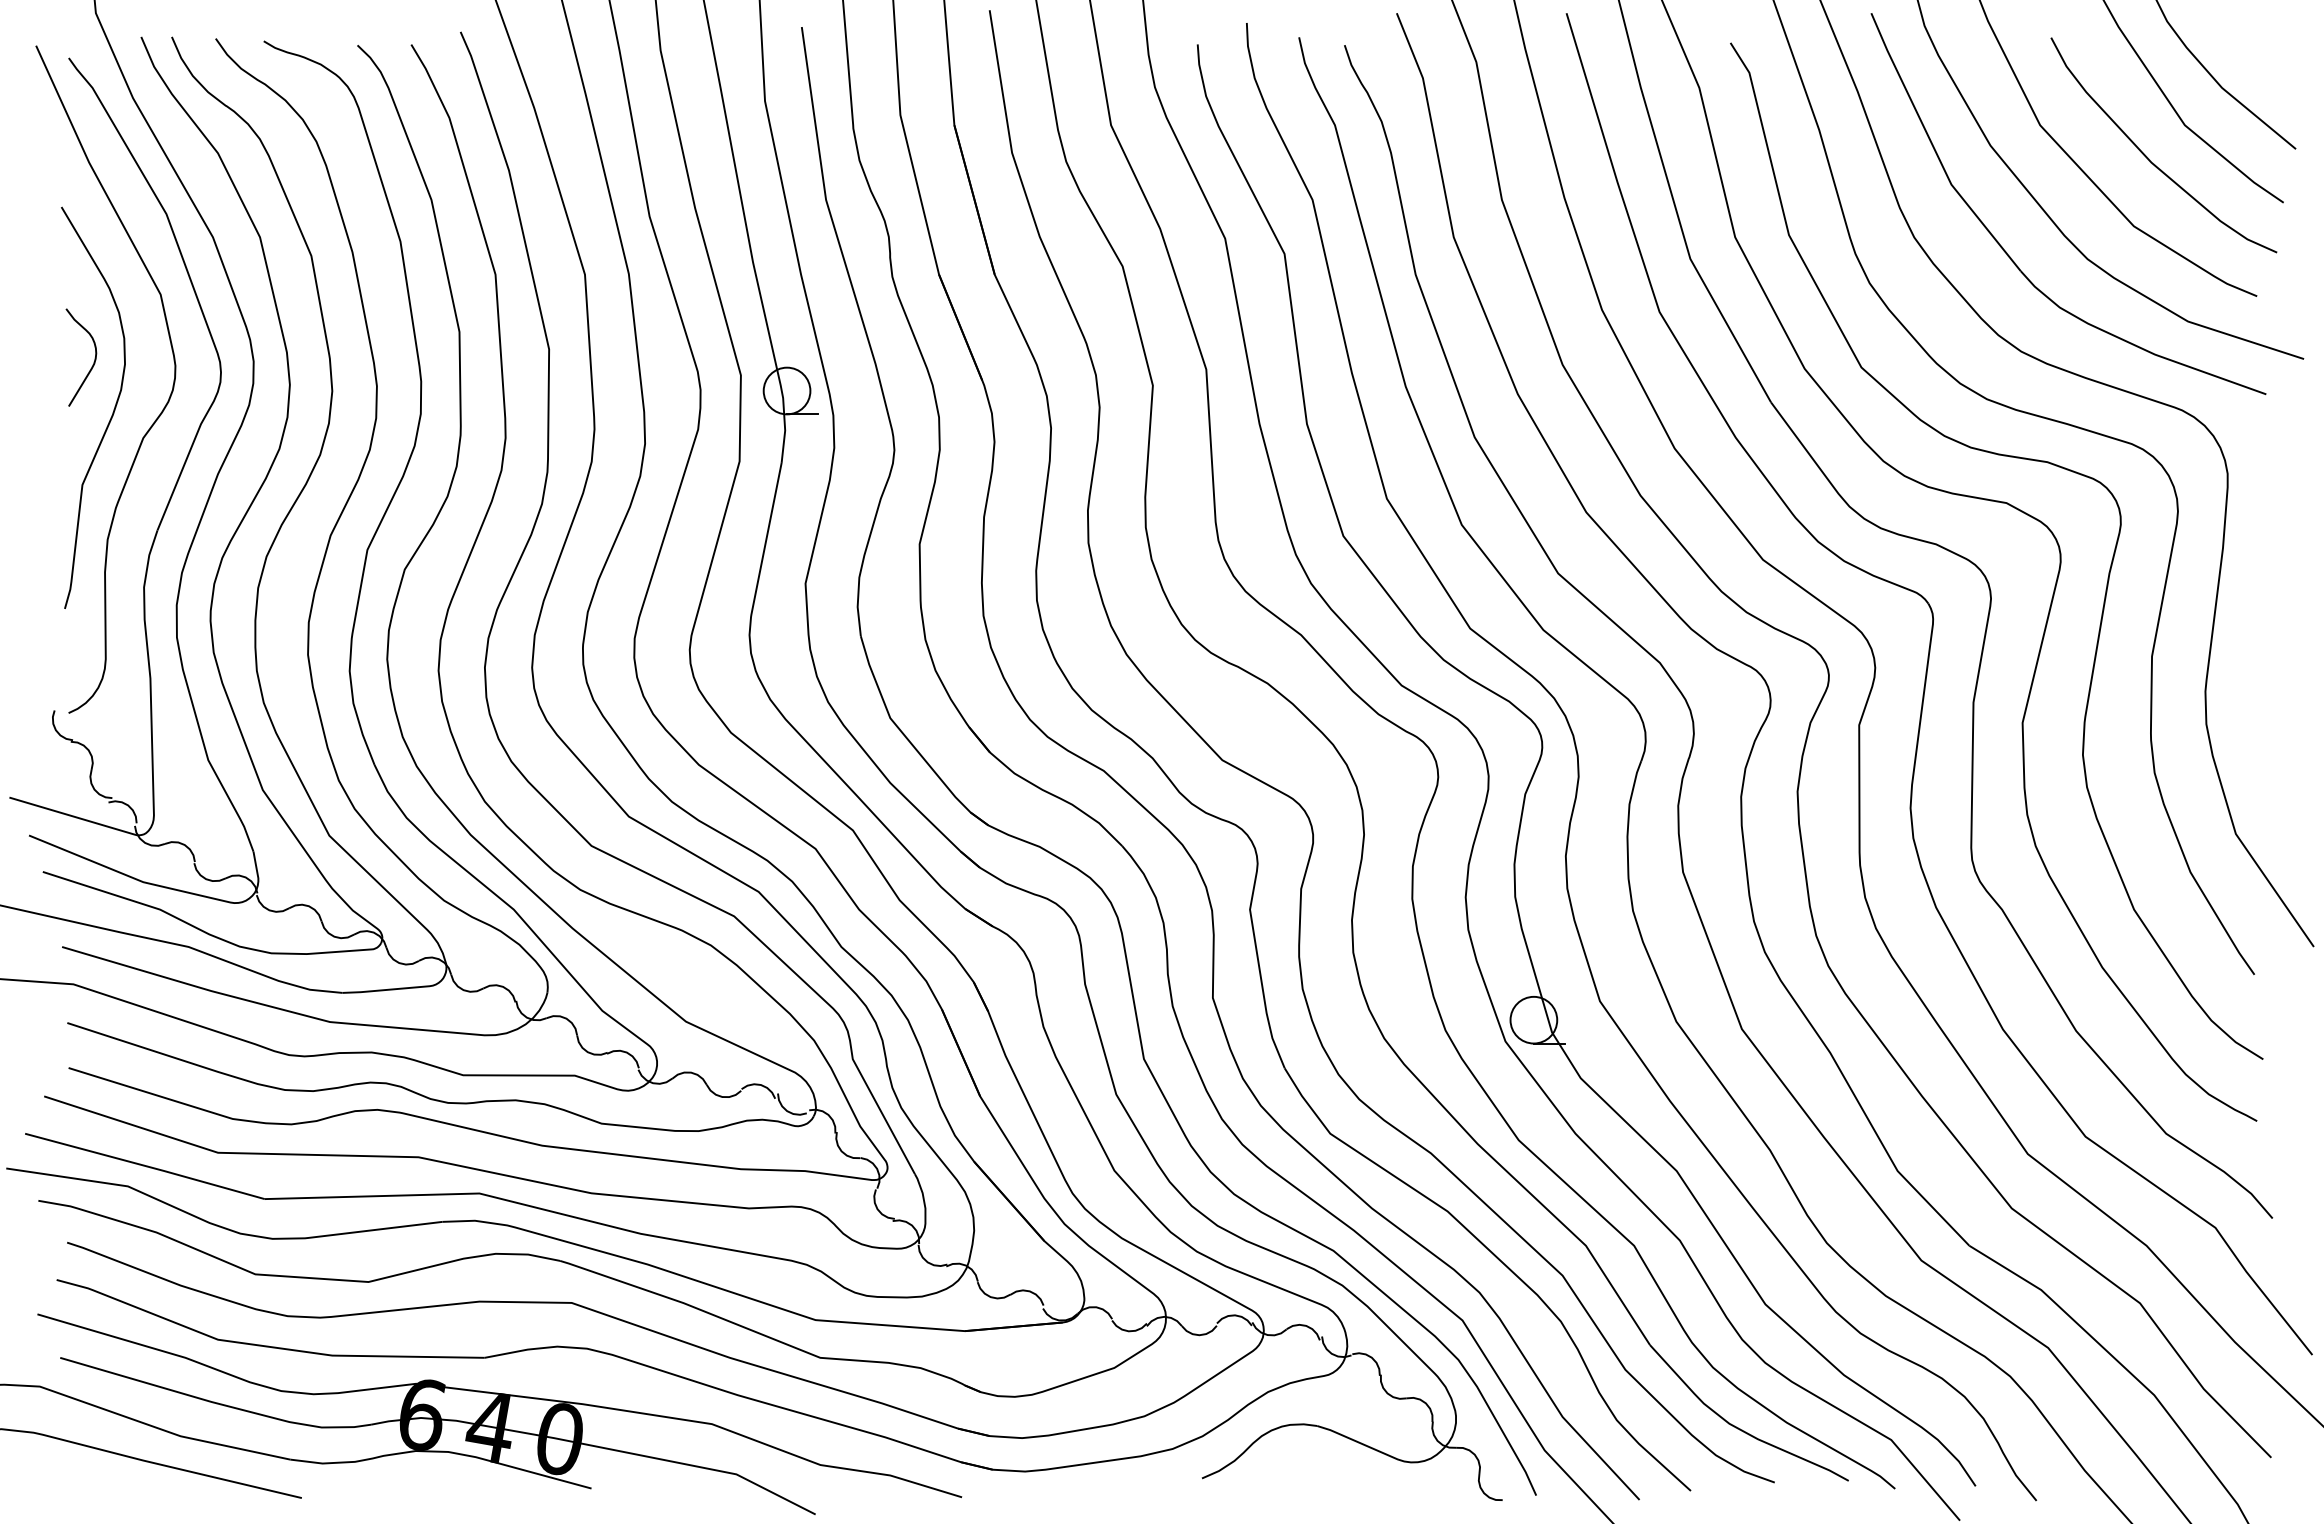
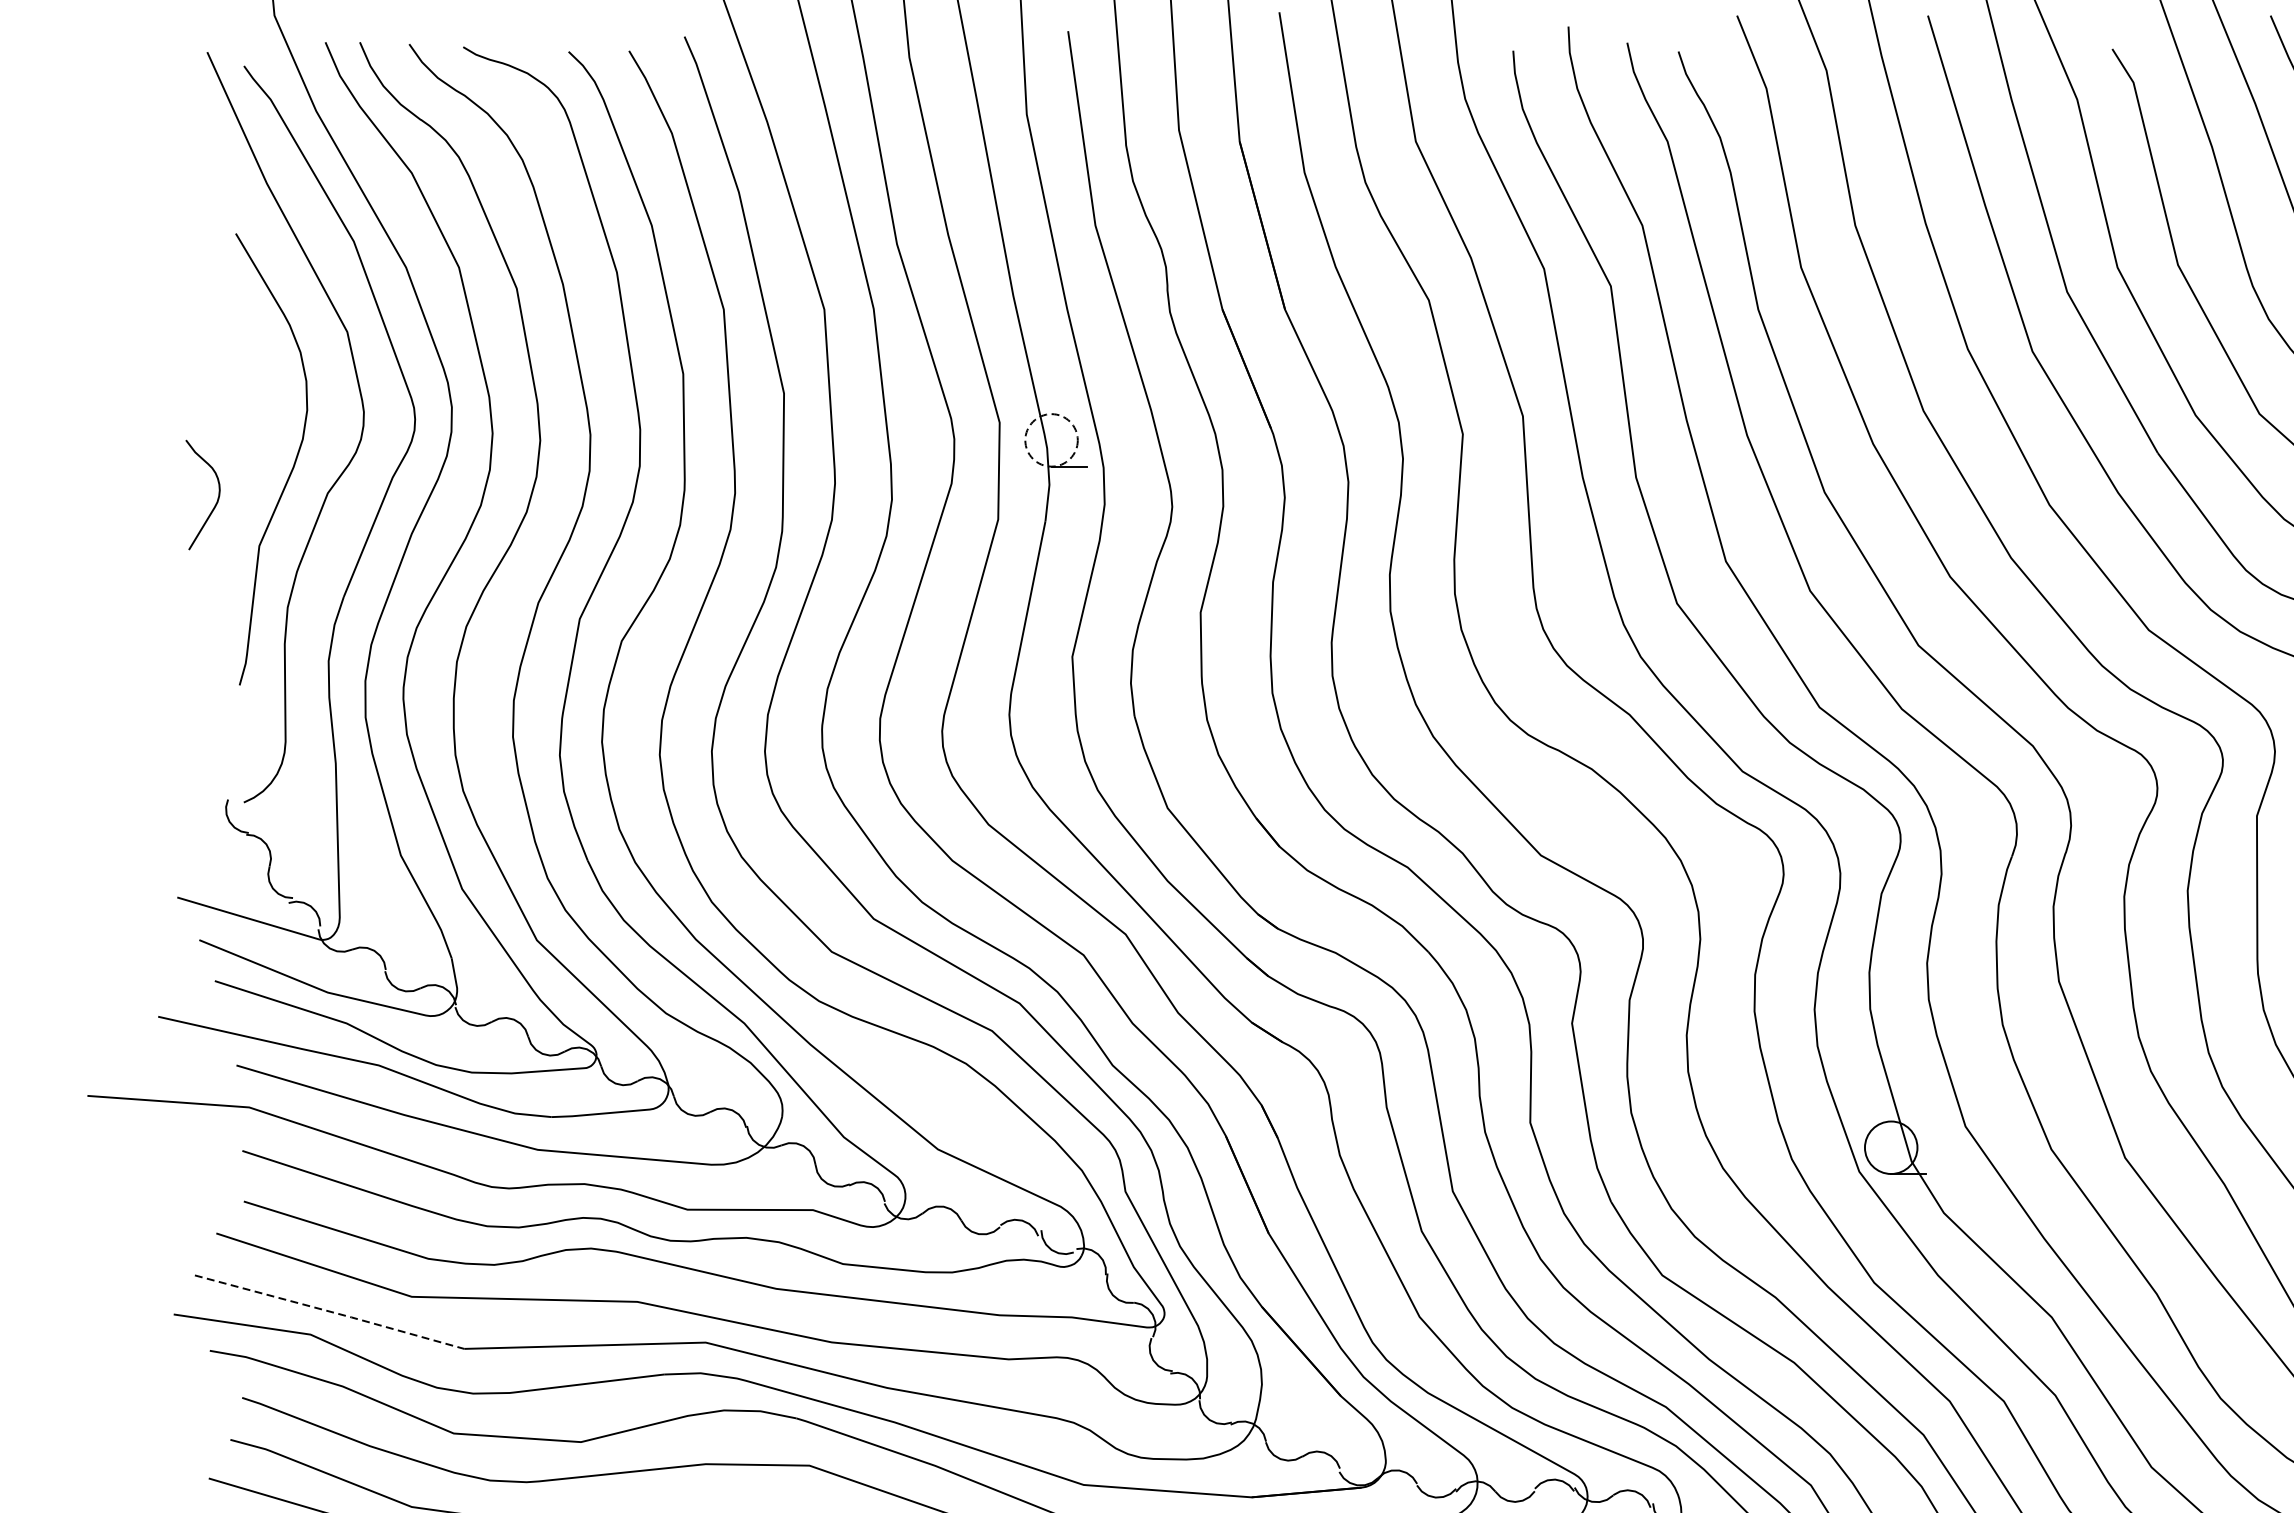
curve: (94, 357) -> (217, 494), moved
circle: (786, 390) -> (1050, 439), solid -> dashed
line: (146, 1166) -> (331, 1312), solid -> dashed

